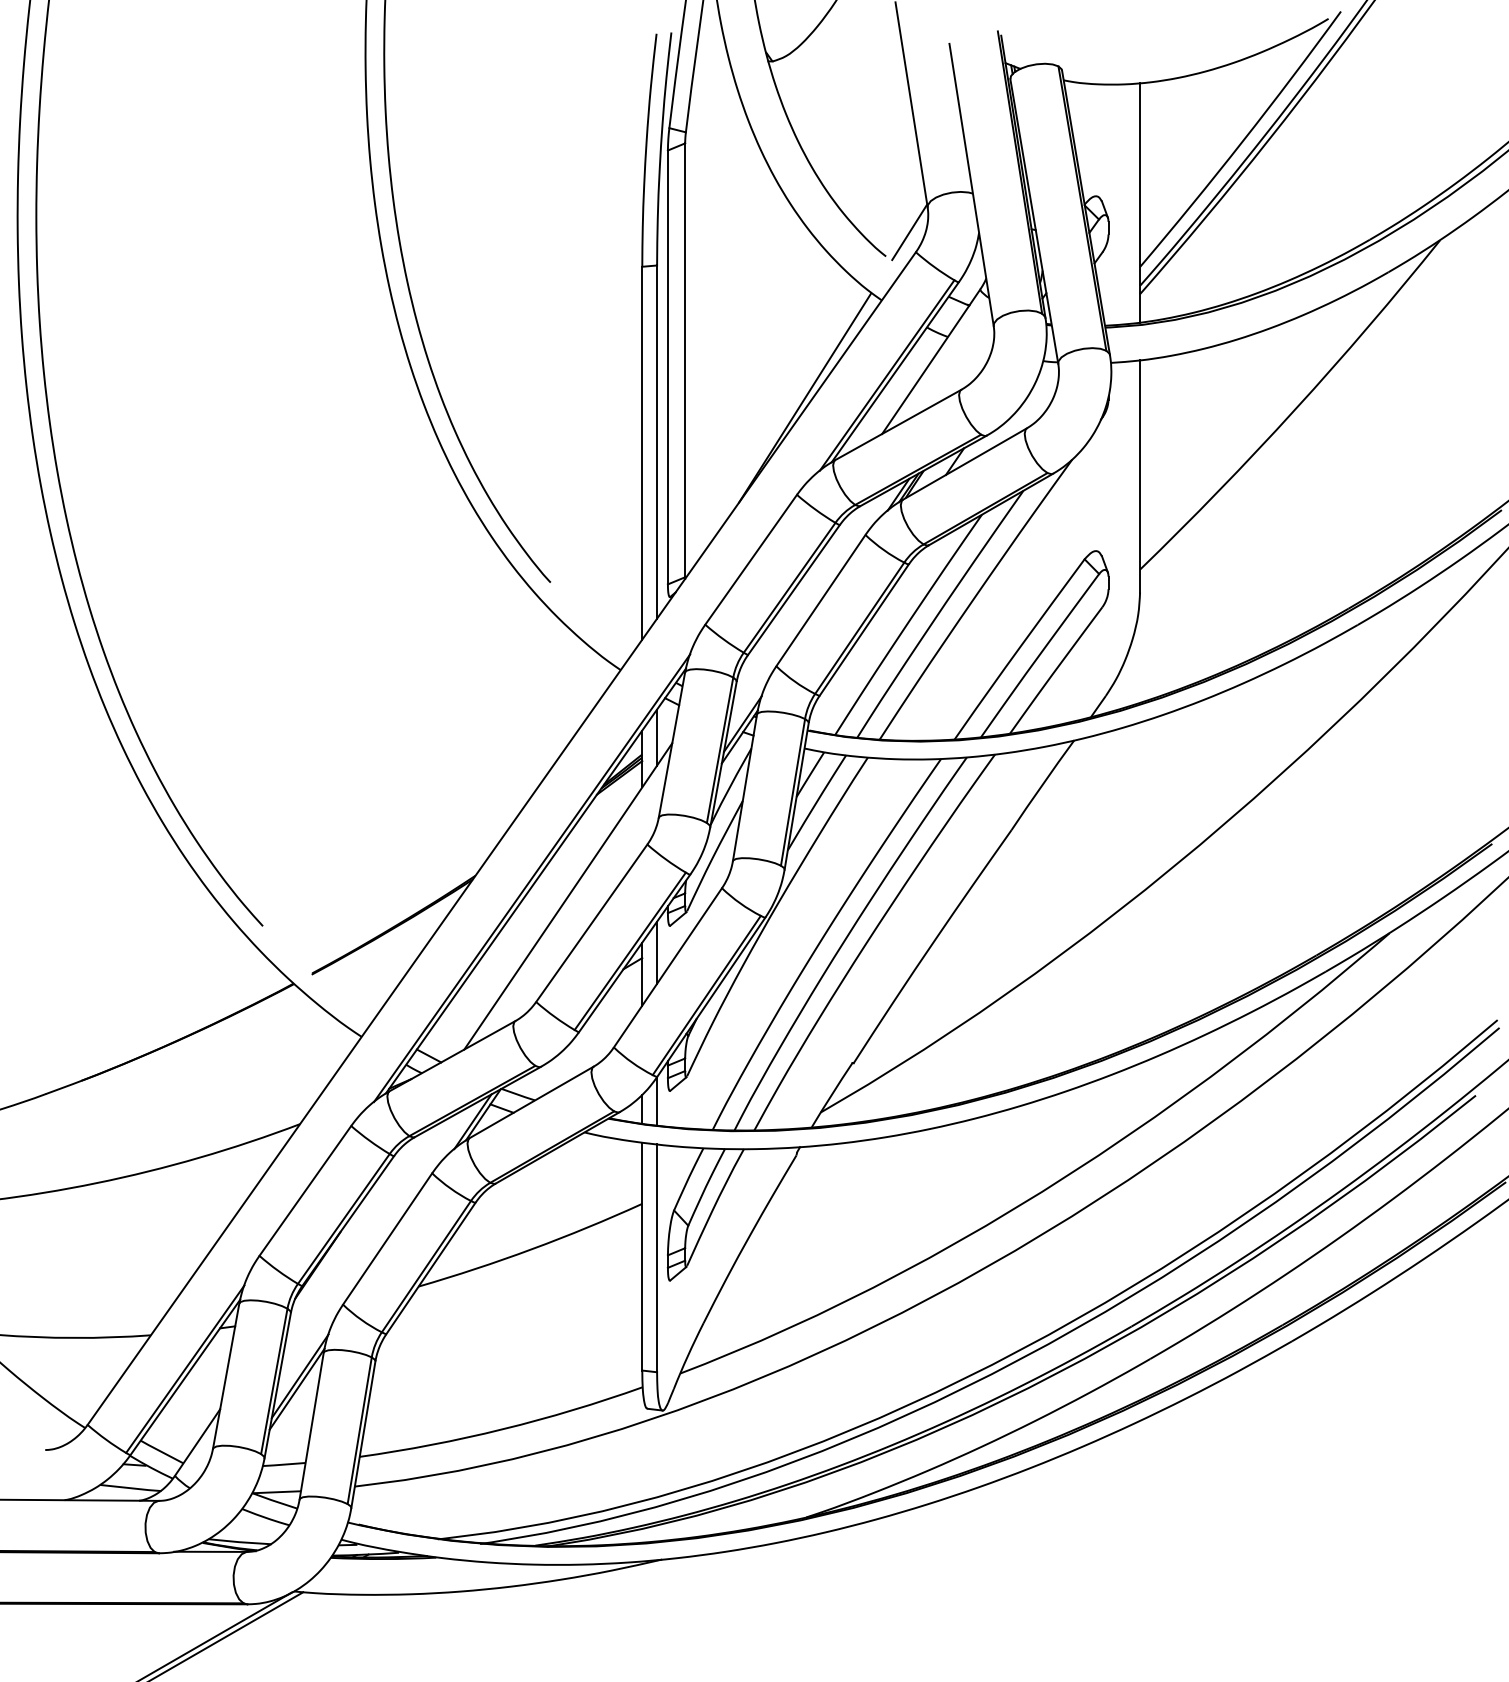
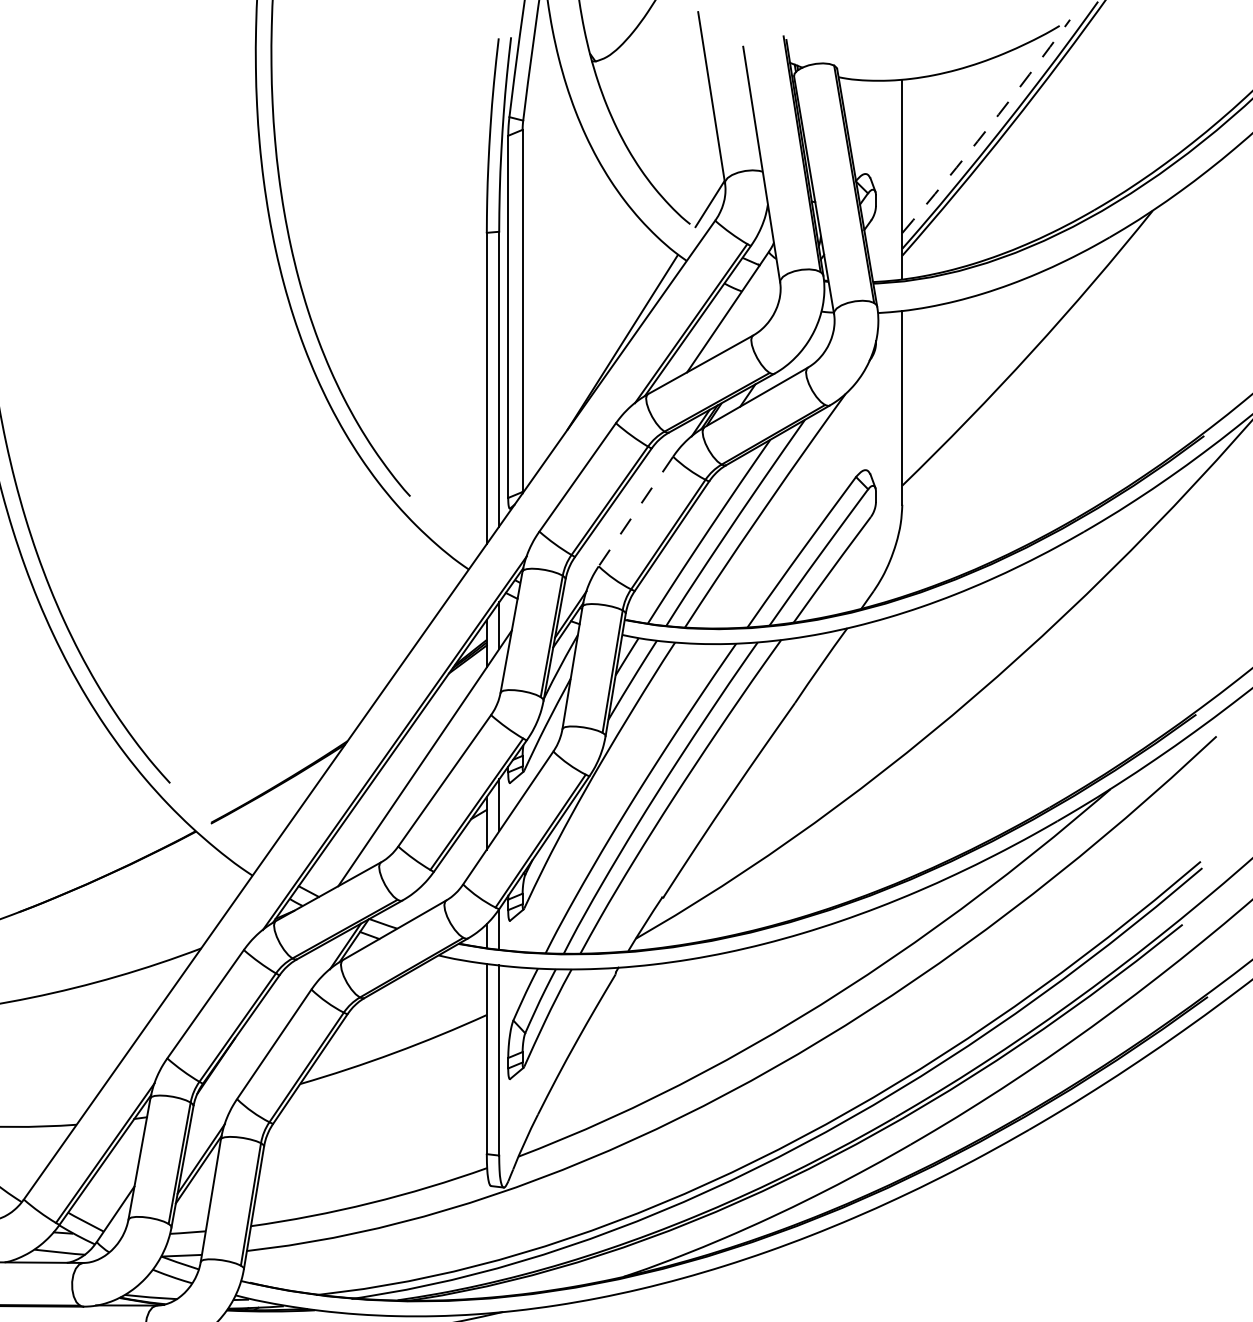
arc: (1243, 141) -> (988, 128), solid -> dashed
line: (820, 601) -> (635, 512), solid -> dashed

